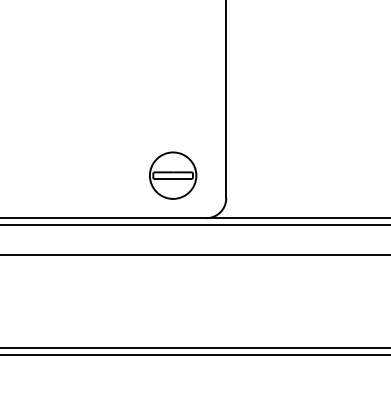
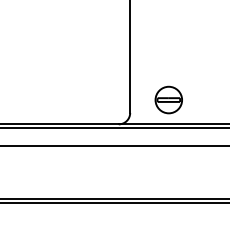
part: (172, 174) -> (168, 99), moved

